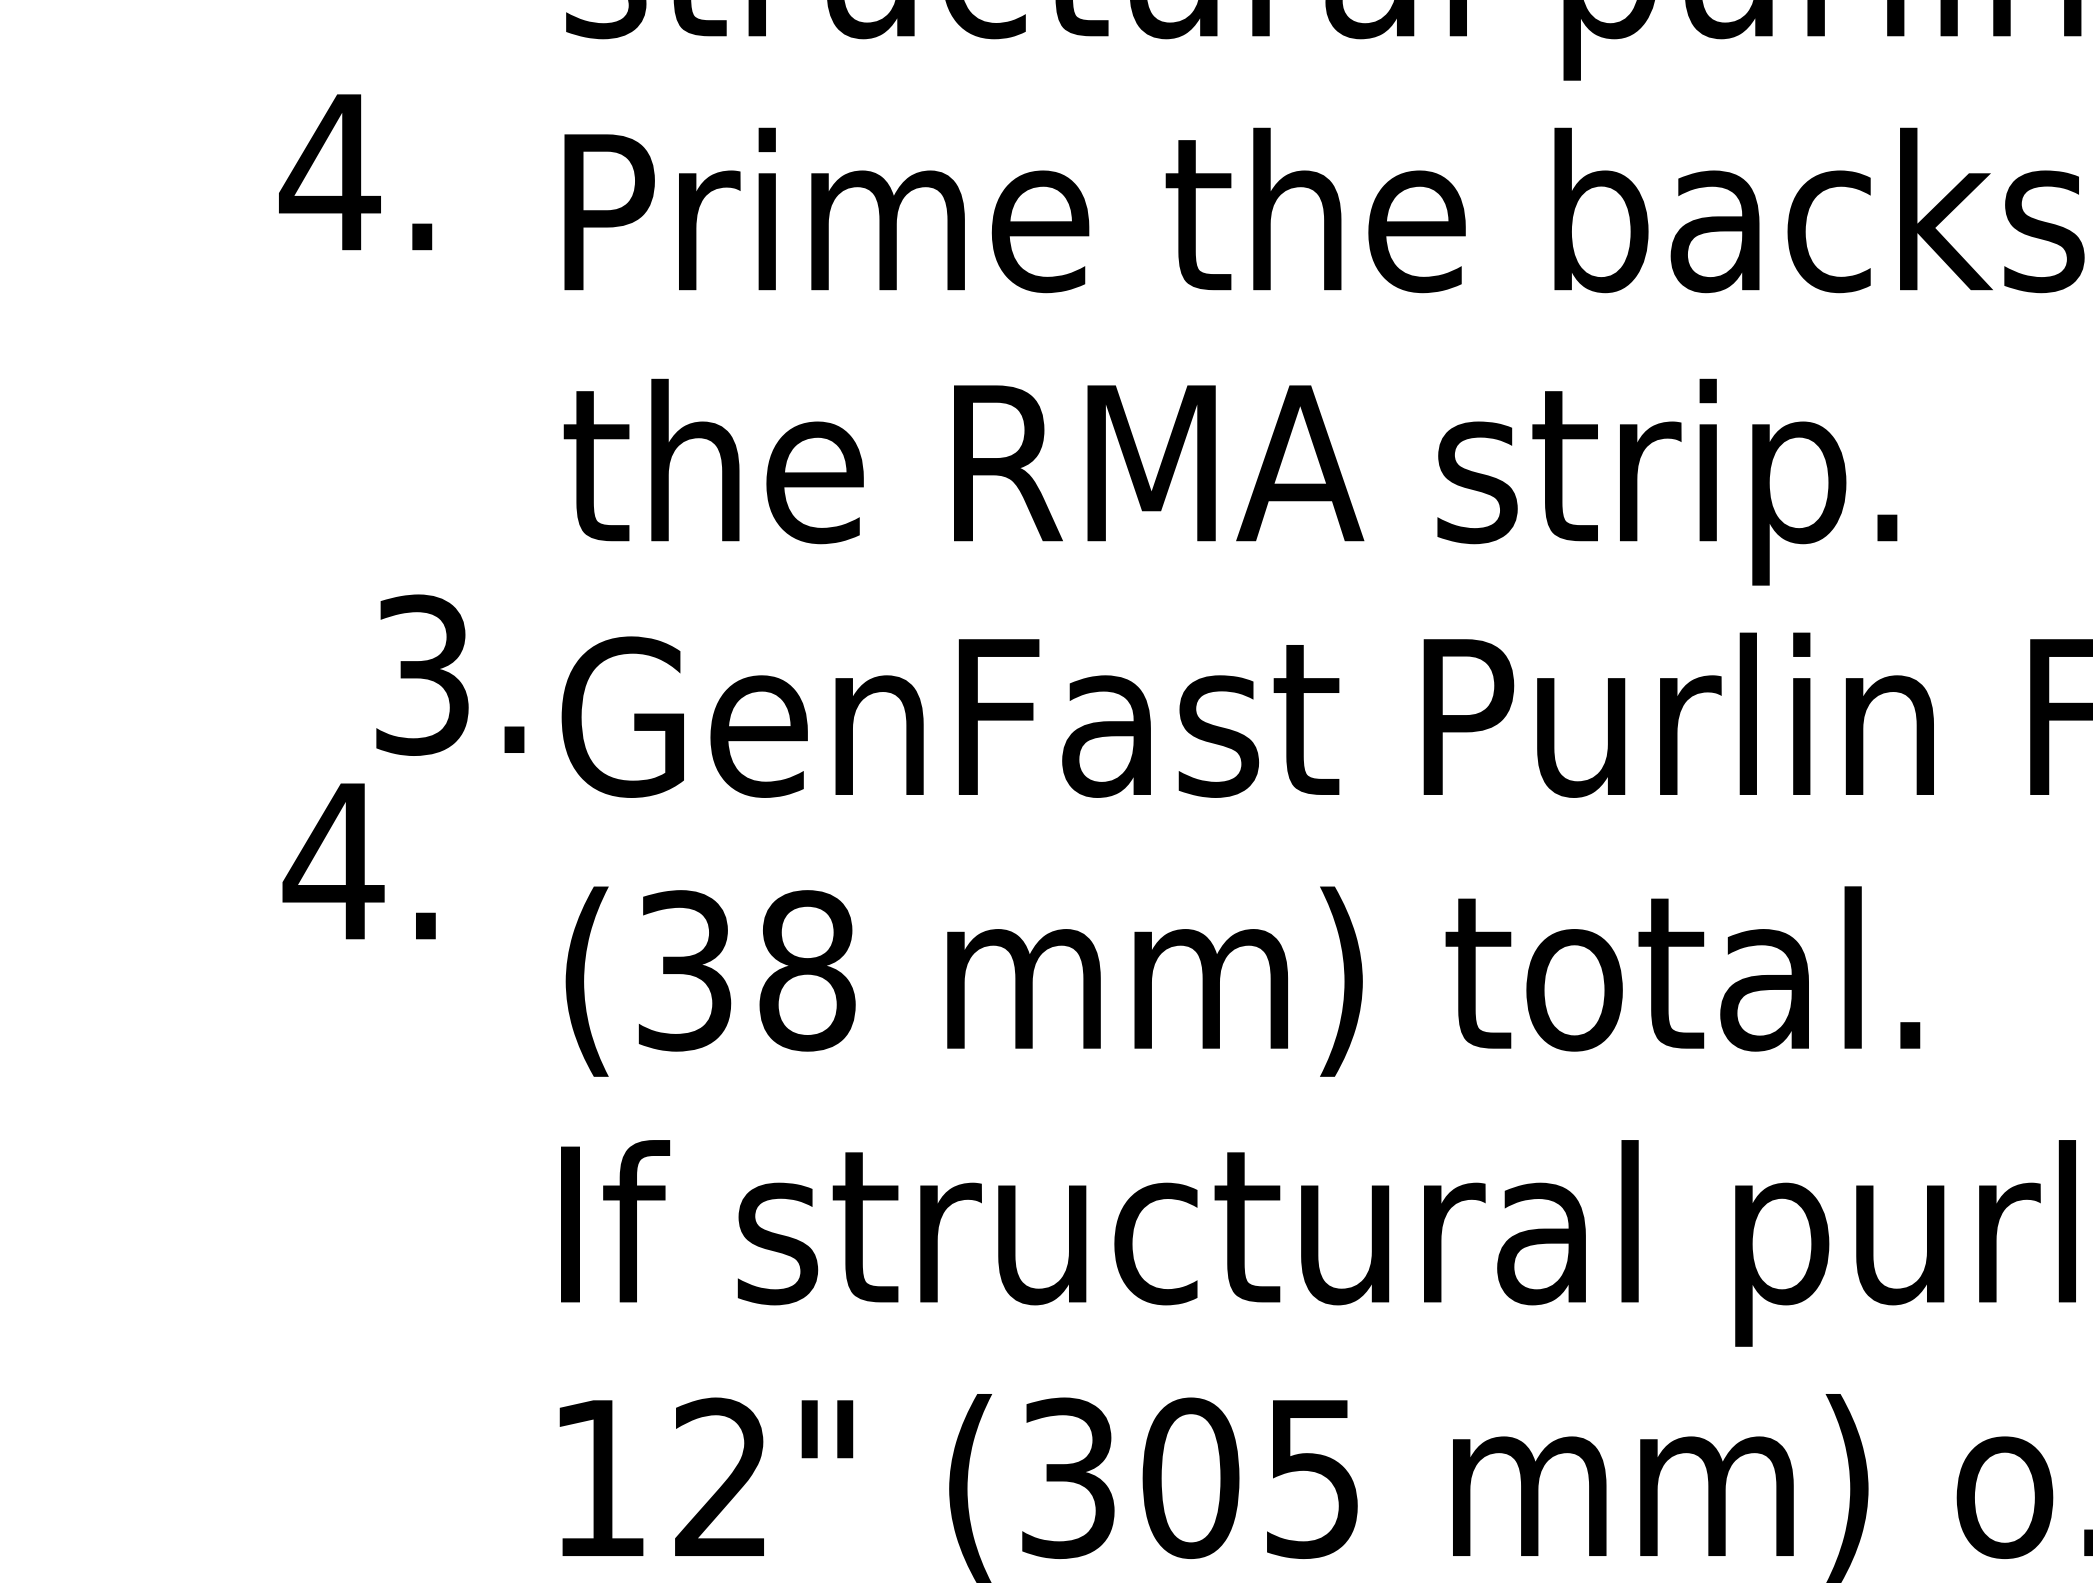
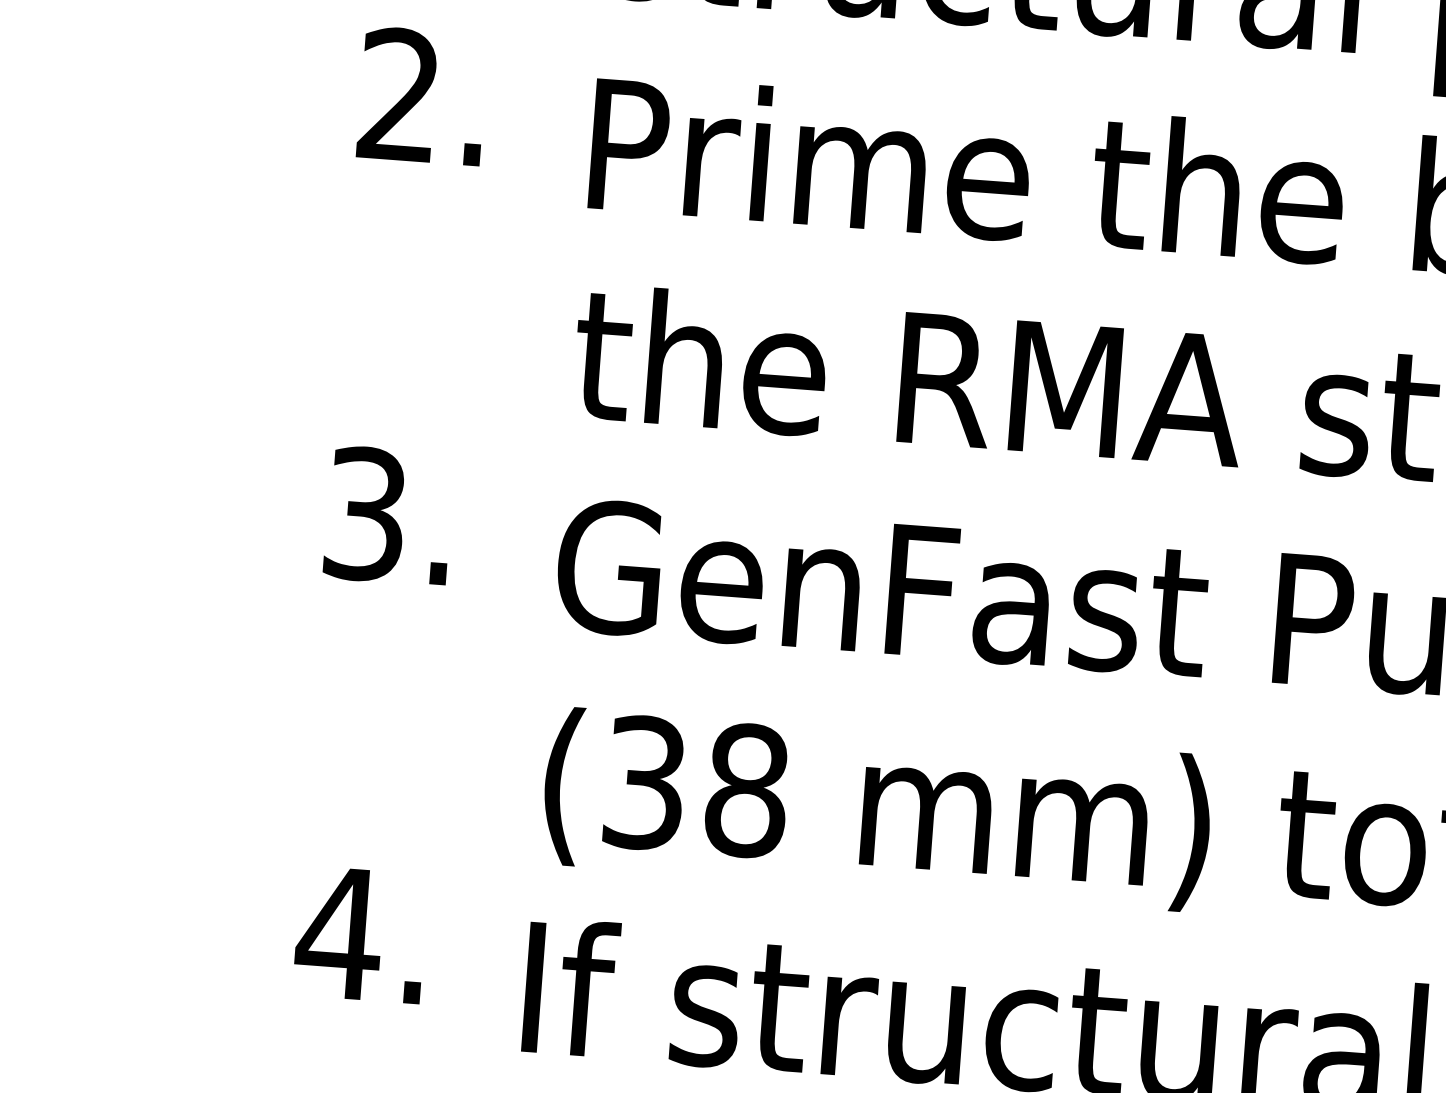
text: (329, 170) -> (398, 93), 4. -> 2.
text: (450, 674) -> (389, 515), moved
text: (358, 861) -> (359, 934), moved

